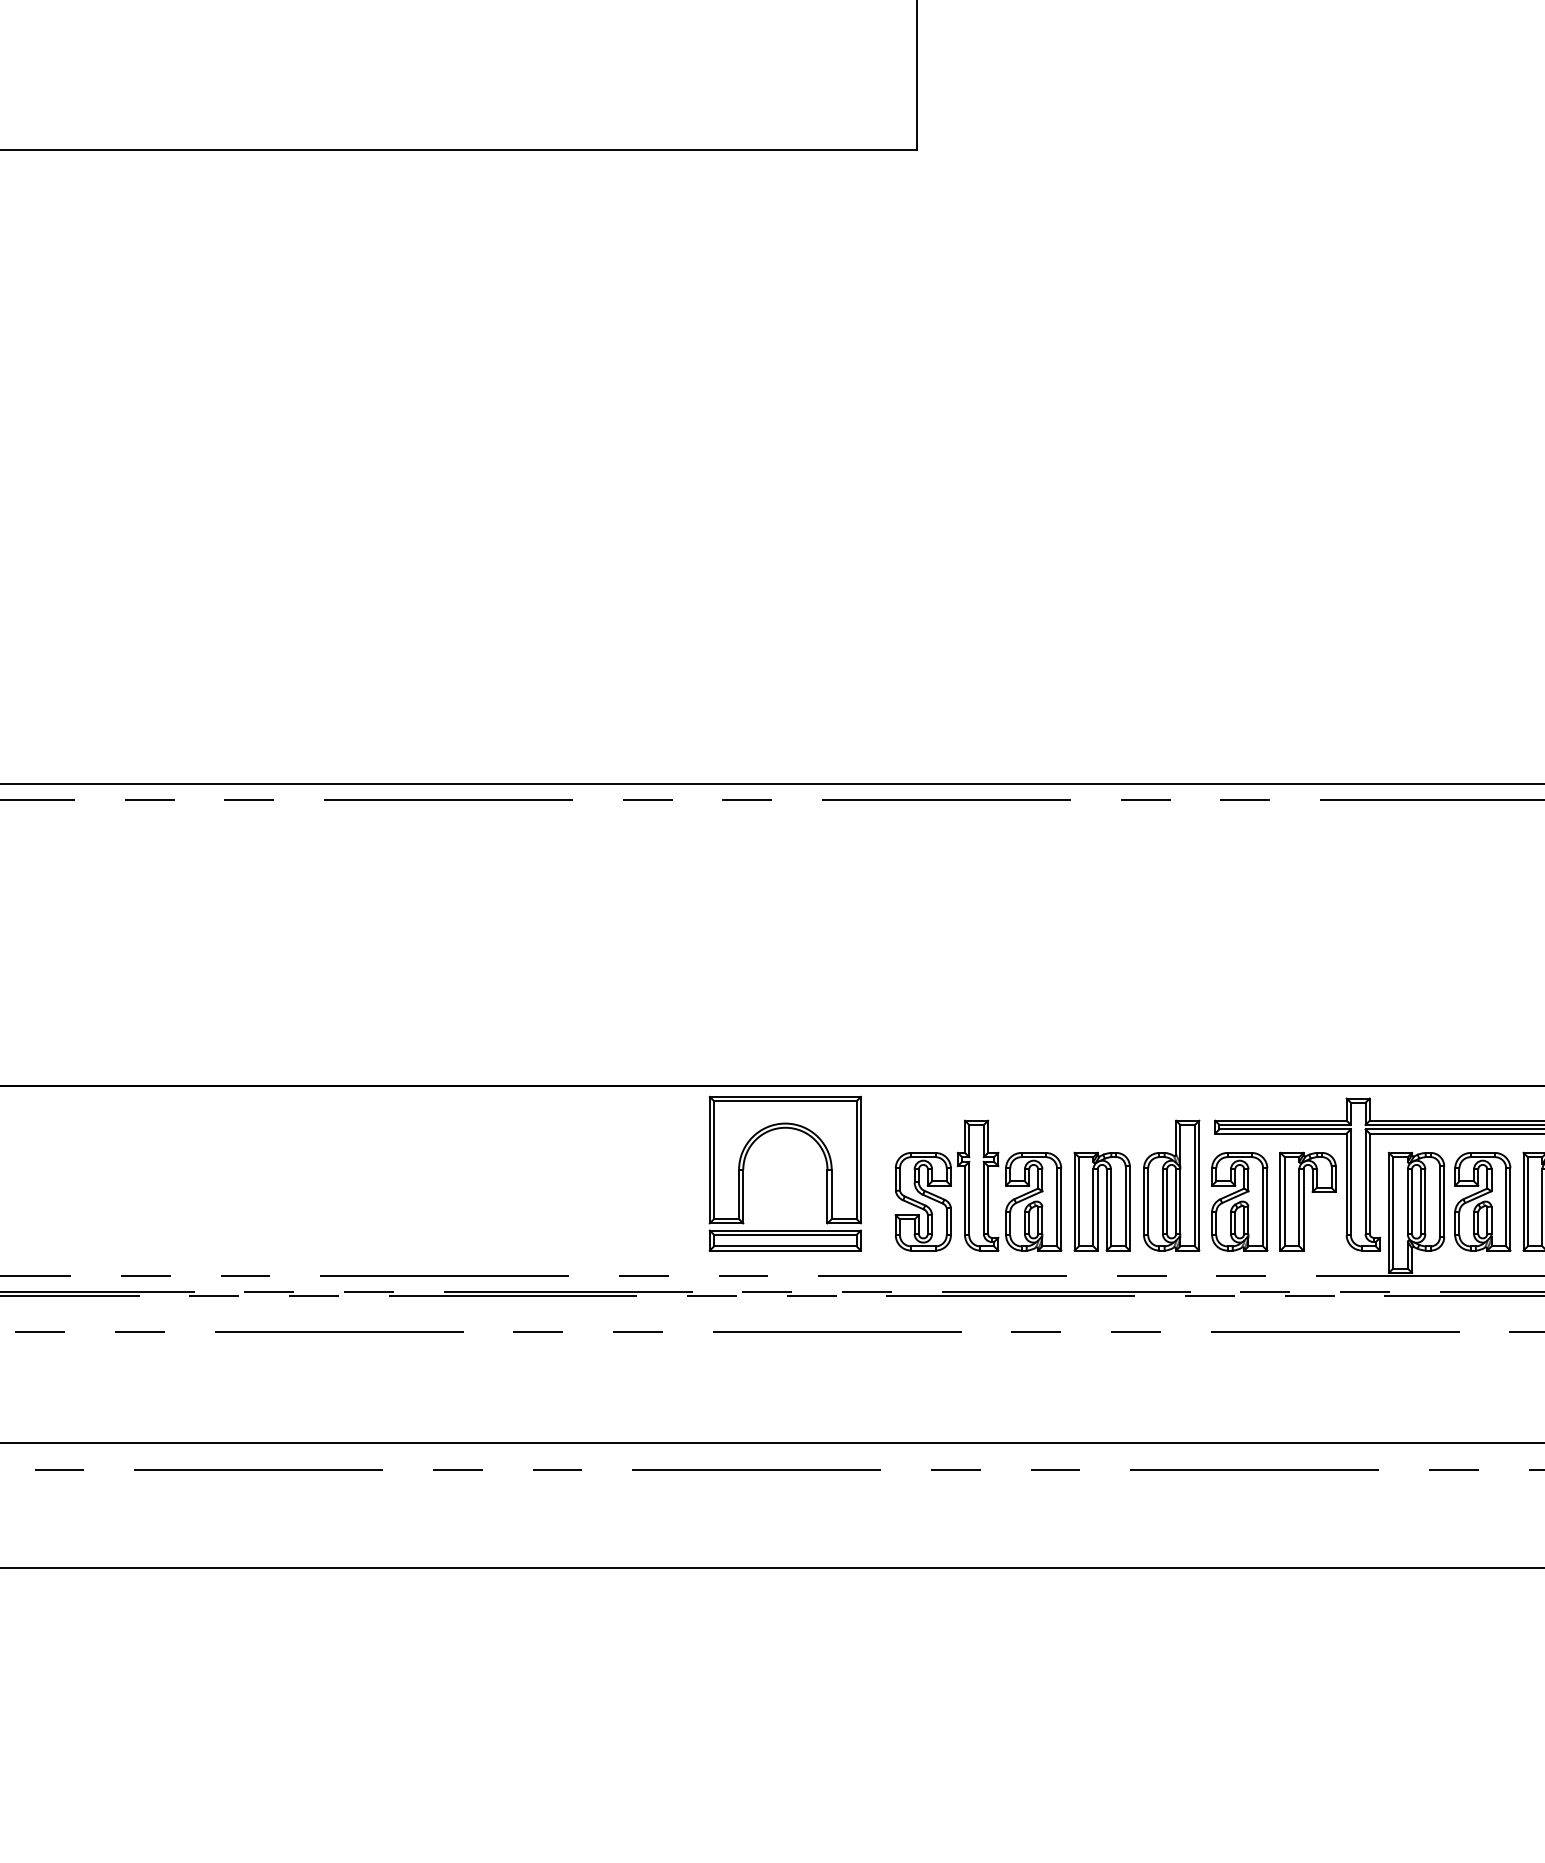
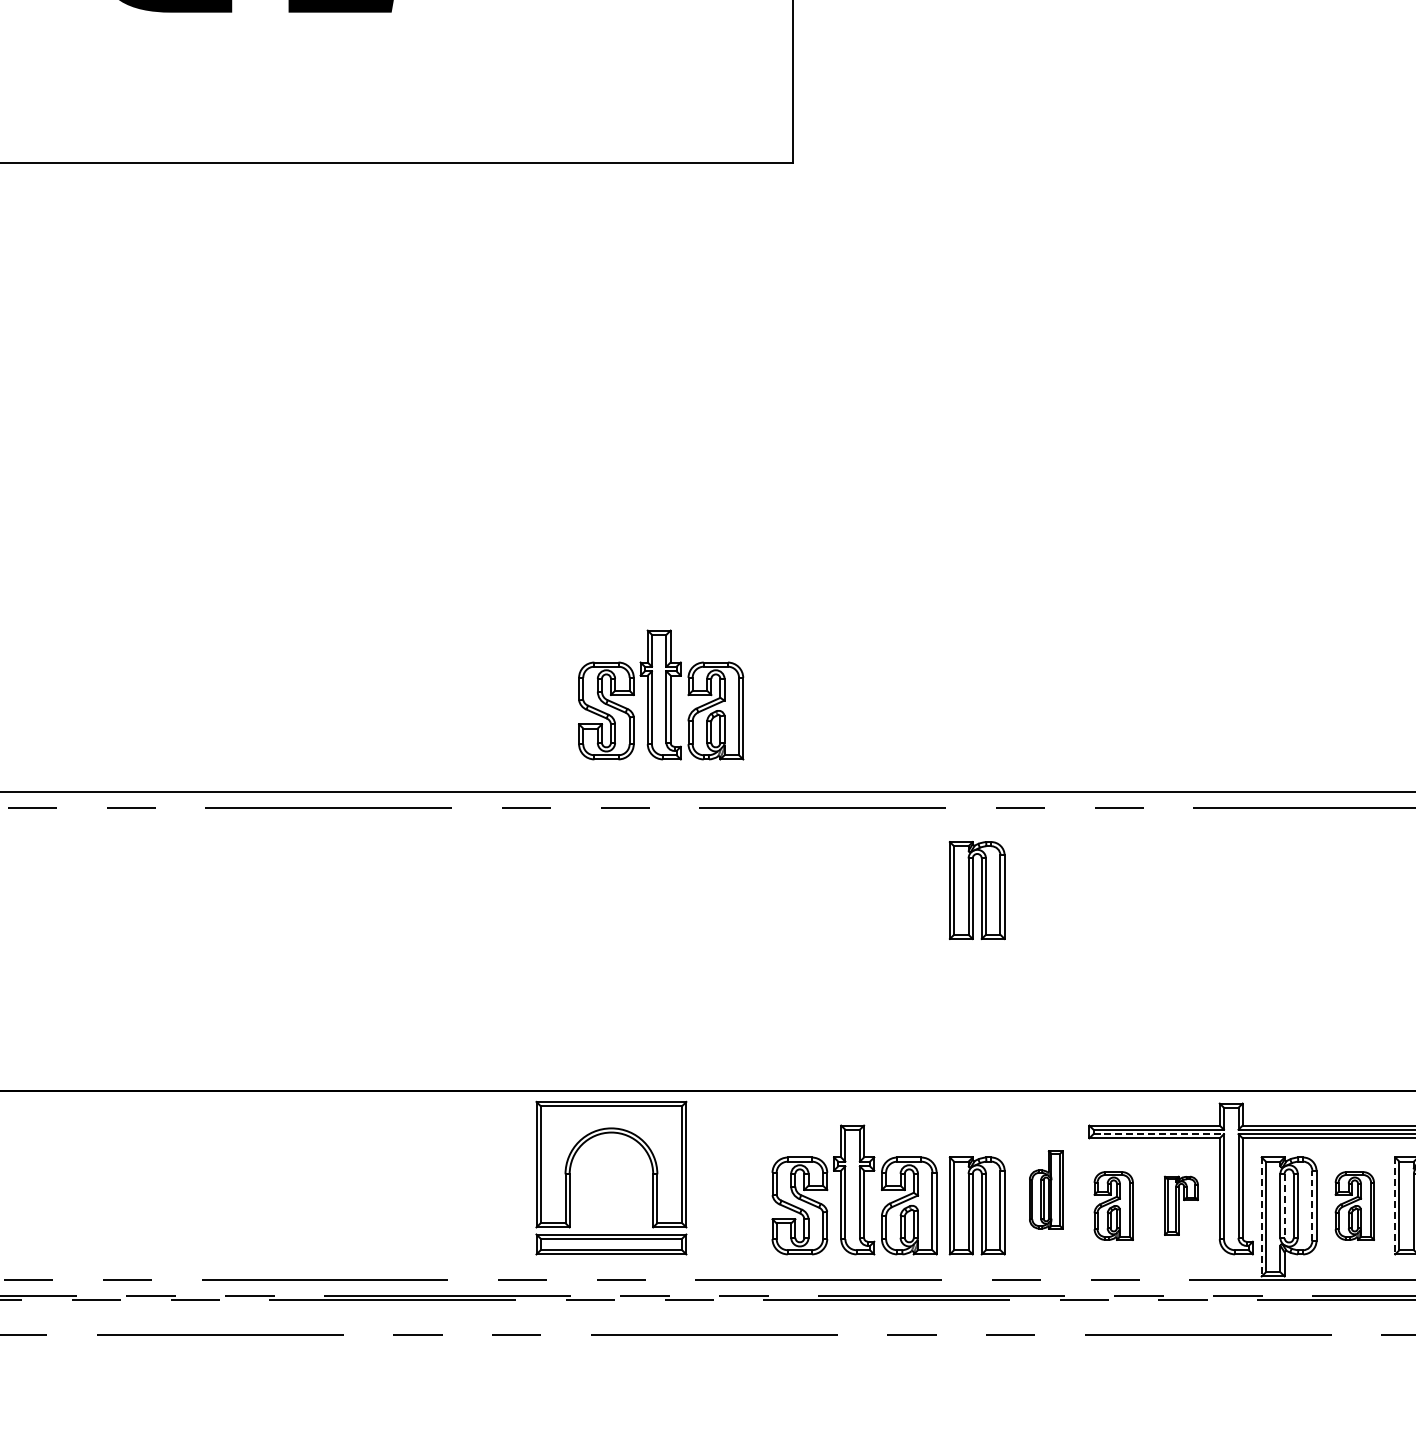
part: (783, 686) -> (661, 694), added
part: (1101, 883) -> (976, 890), added
line: (1285, 1129) -> (1159, 1134), solid -> dashed
part: (744, 1169) -> (570, 1173), moved
part: (1171, 1185) -> (1046, 1189), size x0.6
part: (1239, 1201) -> (1113, 1205), size x0.7
part: (1307, 1201) -> (1180, 1205), size x0.6
line: (1439, 1201) -> (1311, 1205), solid -> dashed
part: (1482, 1201) -> (1354, 1205), size x0.7
line: (1523, 1201) -> (1395, 1205), solid -> dashed
line: (1412, 1202) -> (1285, 1206), solid -> dashed
line: (1388, 1212) -> (1261, 1216), solid -> dashed

